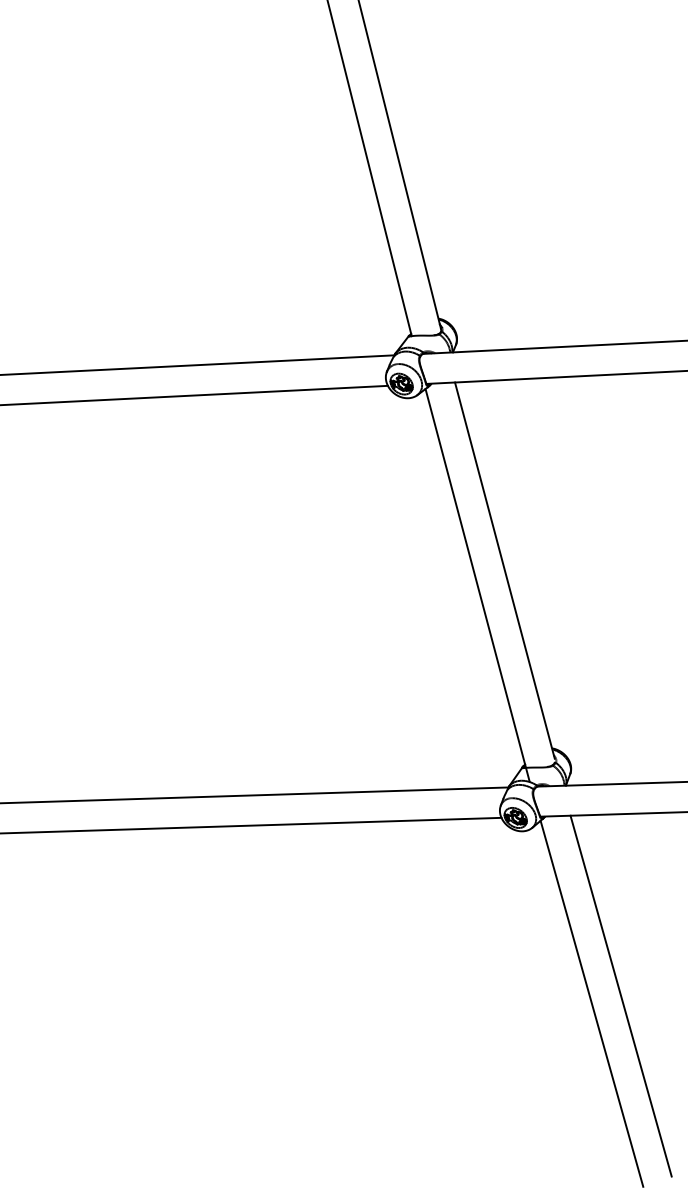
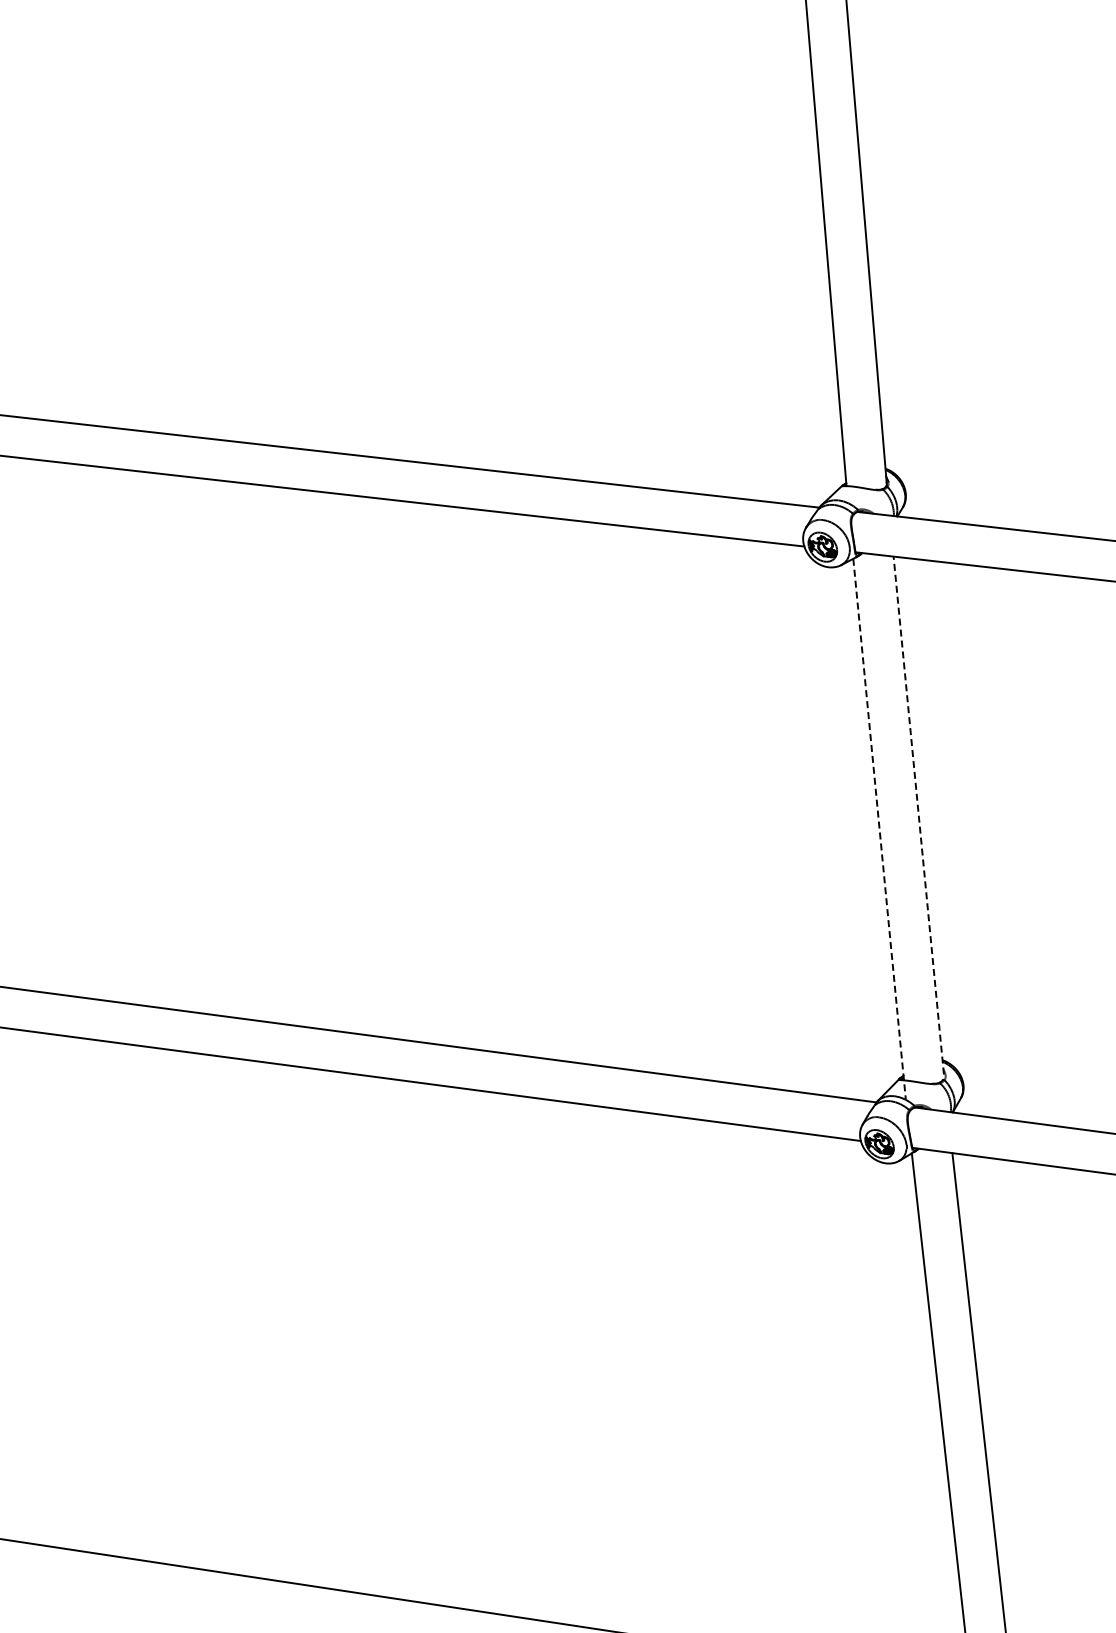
line: (504, 570) -> (918, 815), solid -> dashed
line: (477, 585) -> (879, 829), solid -> dashed

